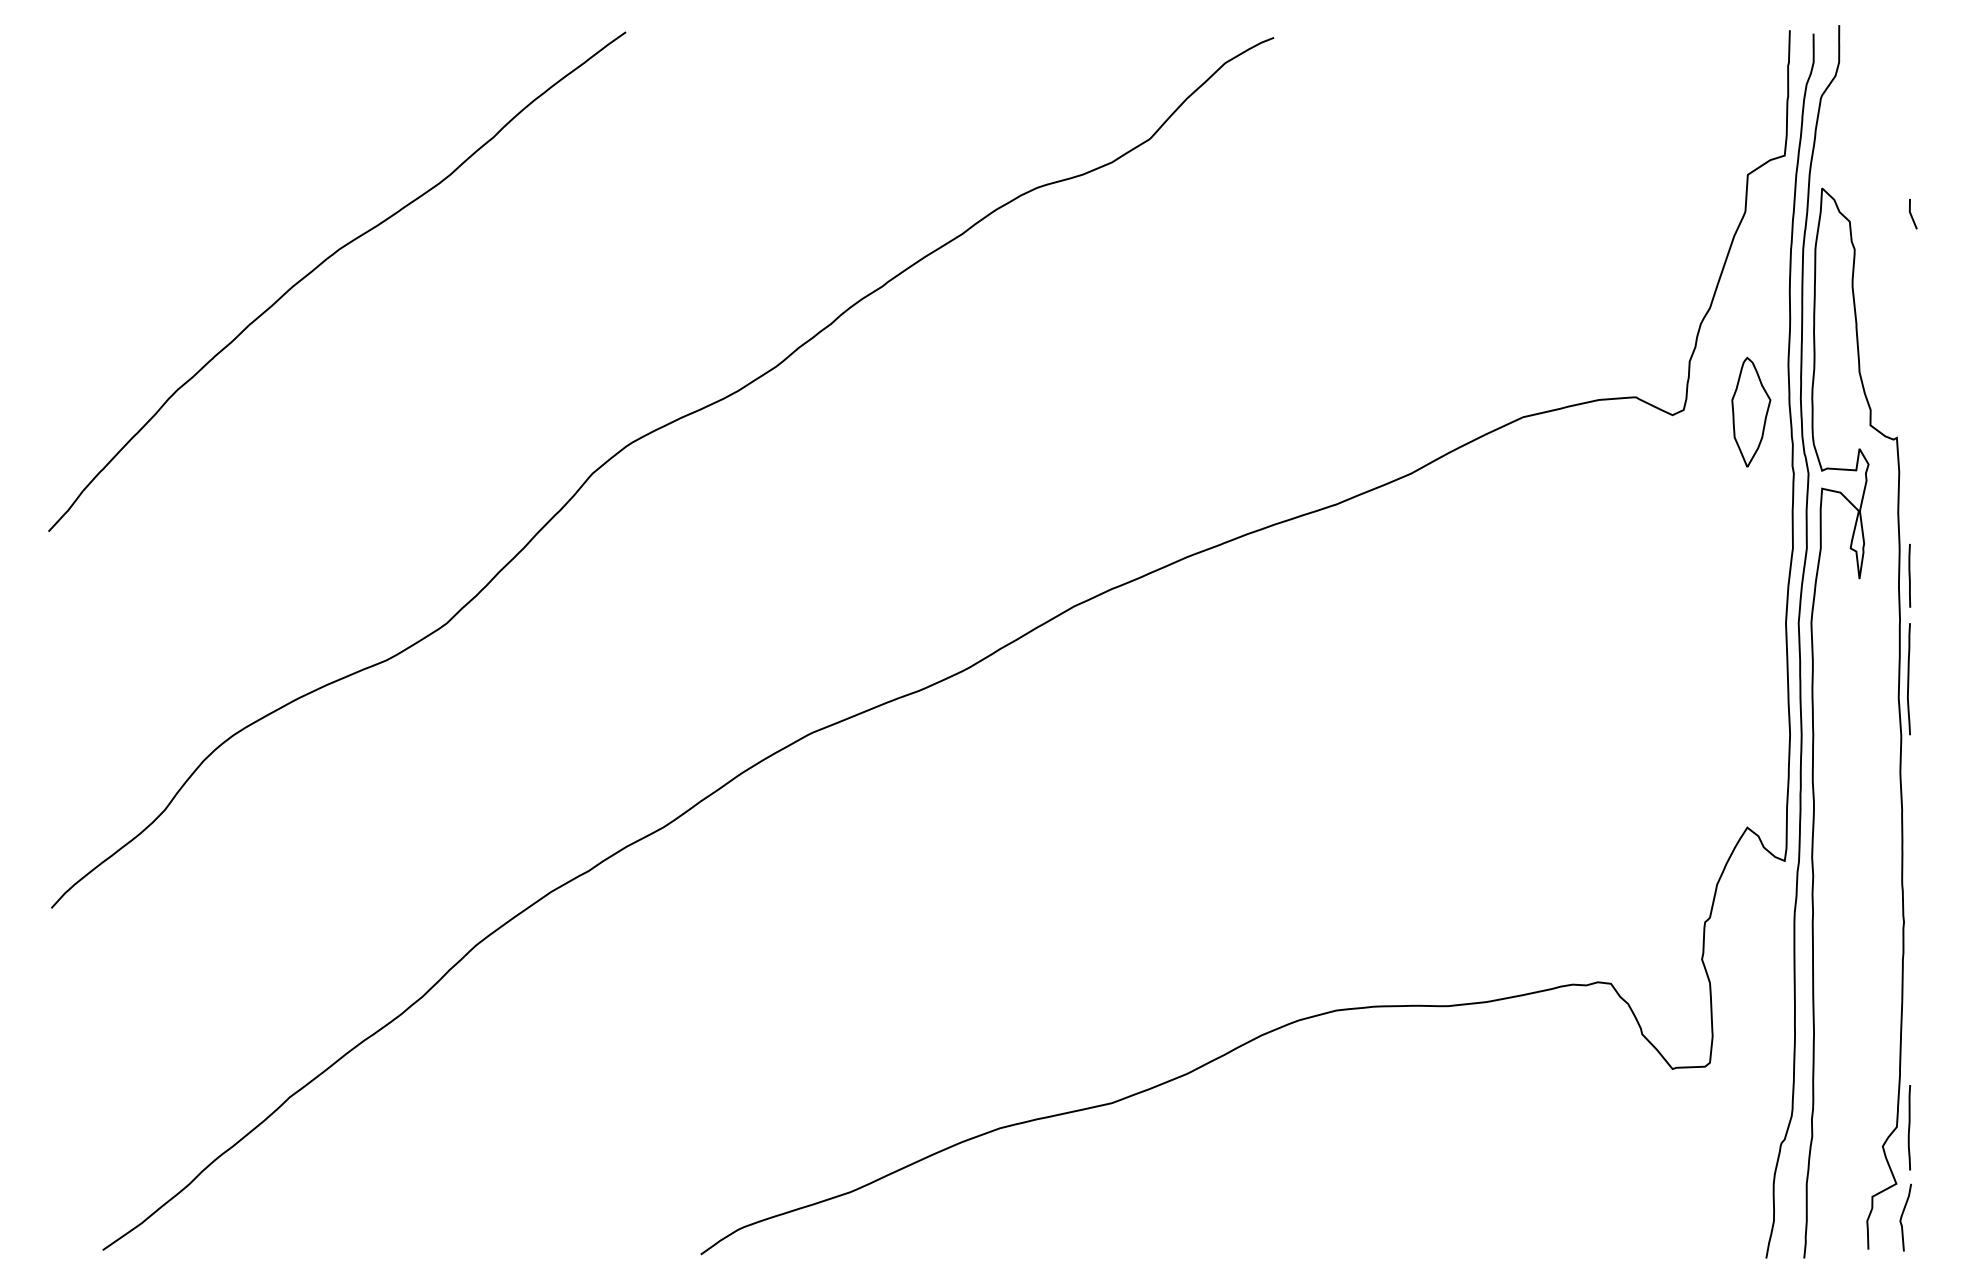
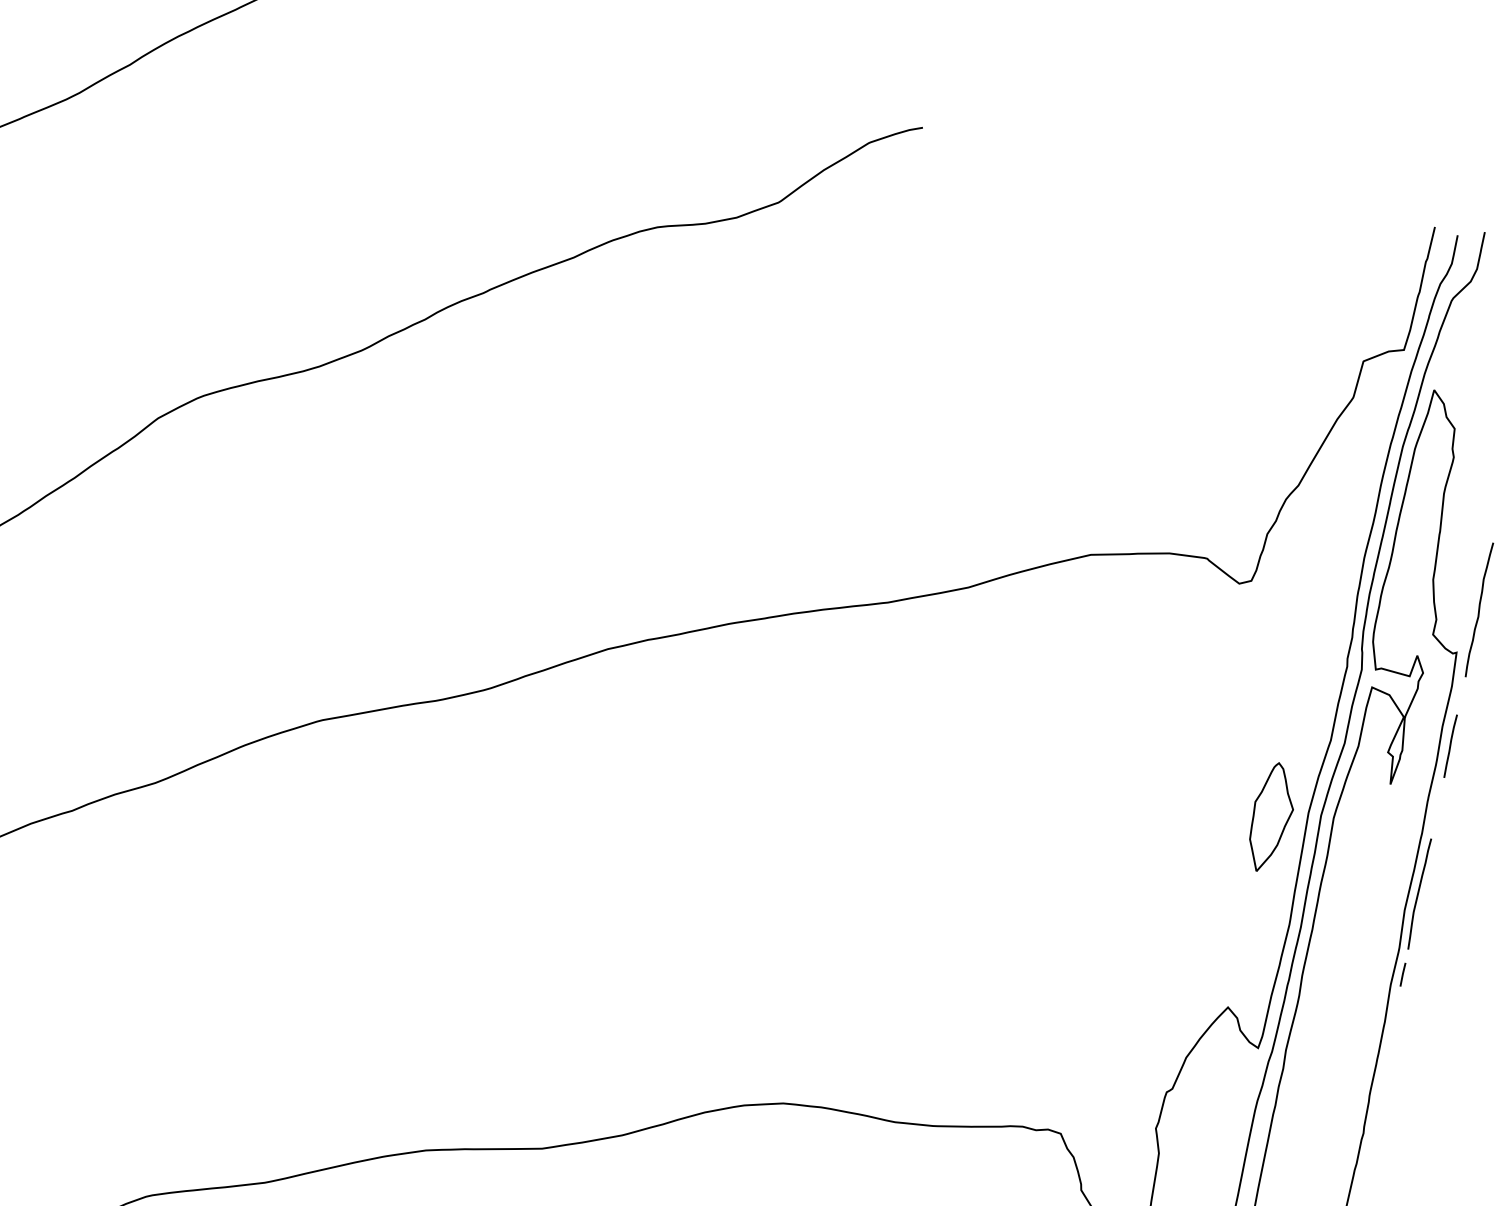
curve: (1909, 391) -> (1478, 609), added
part: (1751, 411) -> (1272, 817), moved
line: (1909, 575) -> (1450, 745), moved
line: (1910, 760) -> (1403, 974), added

